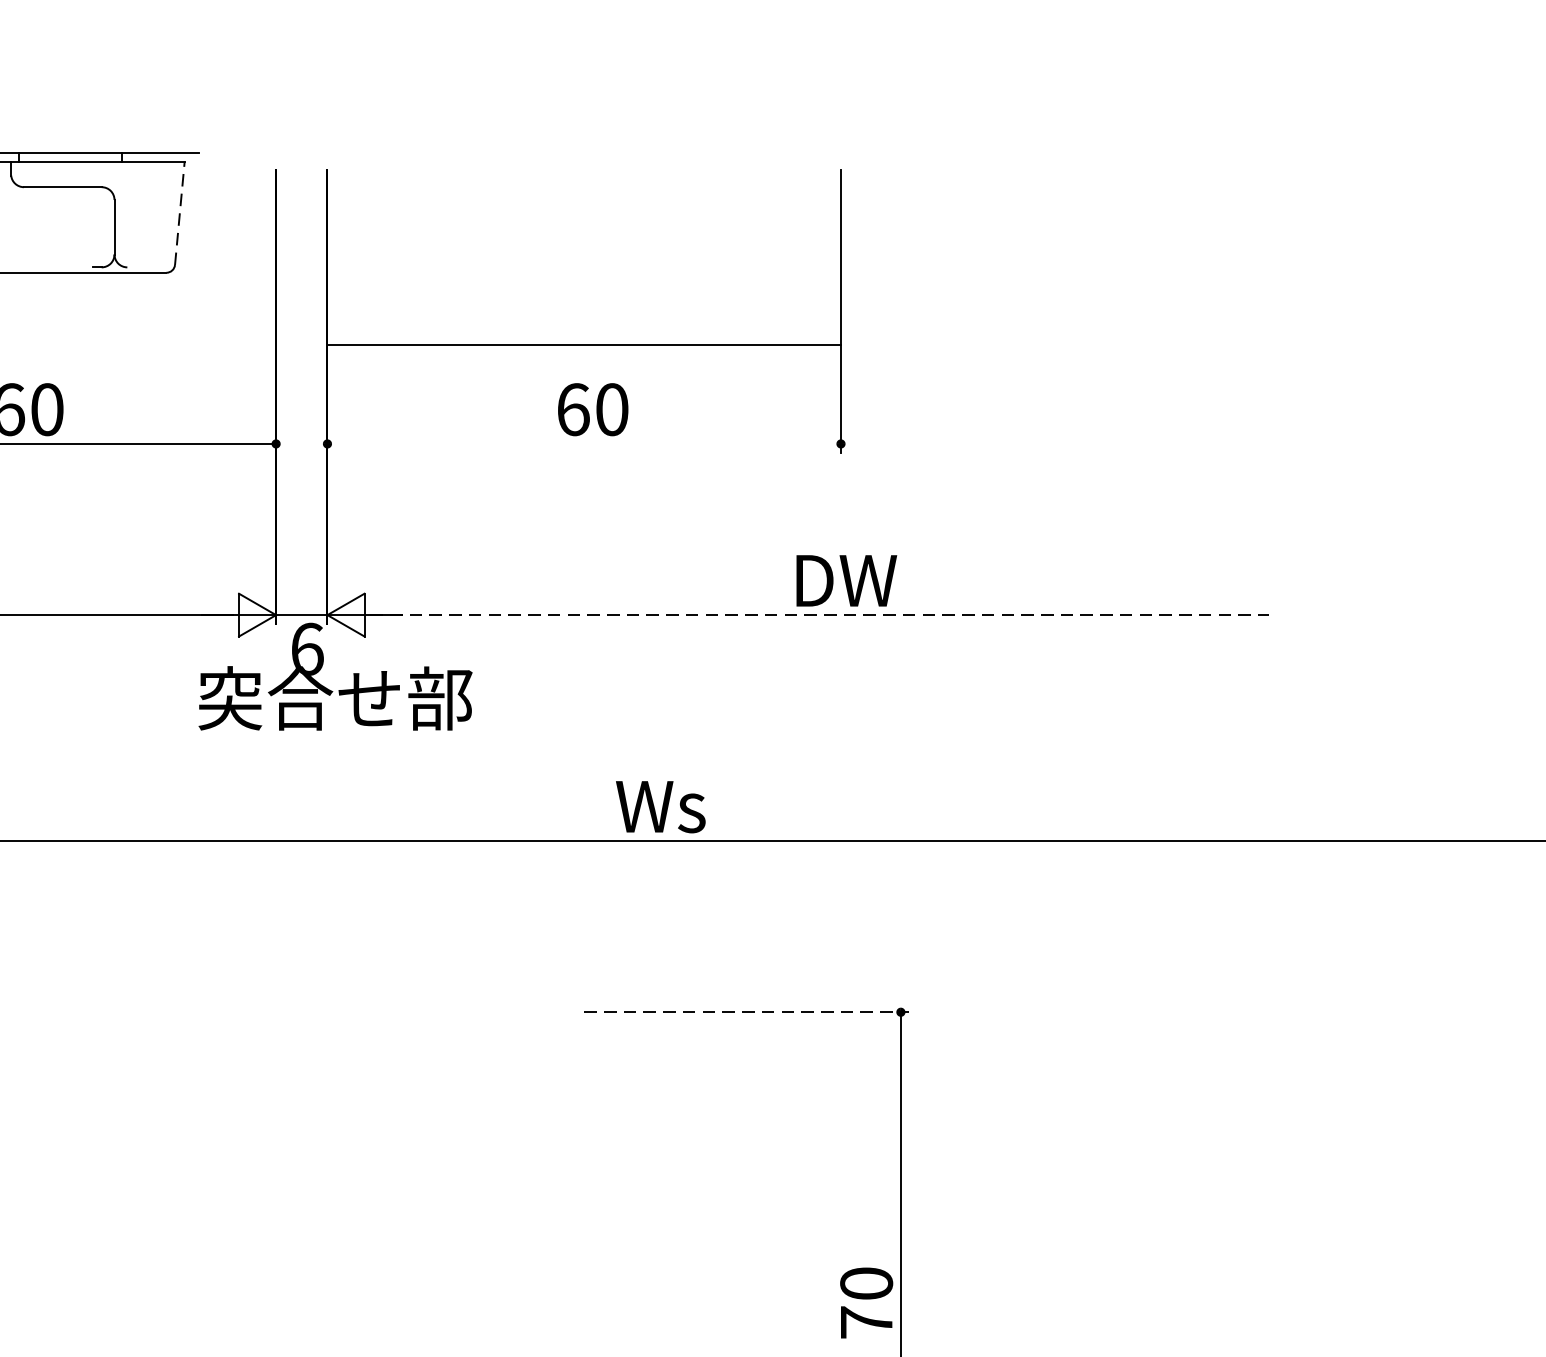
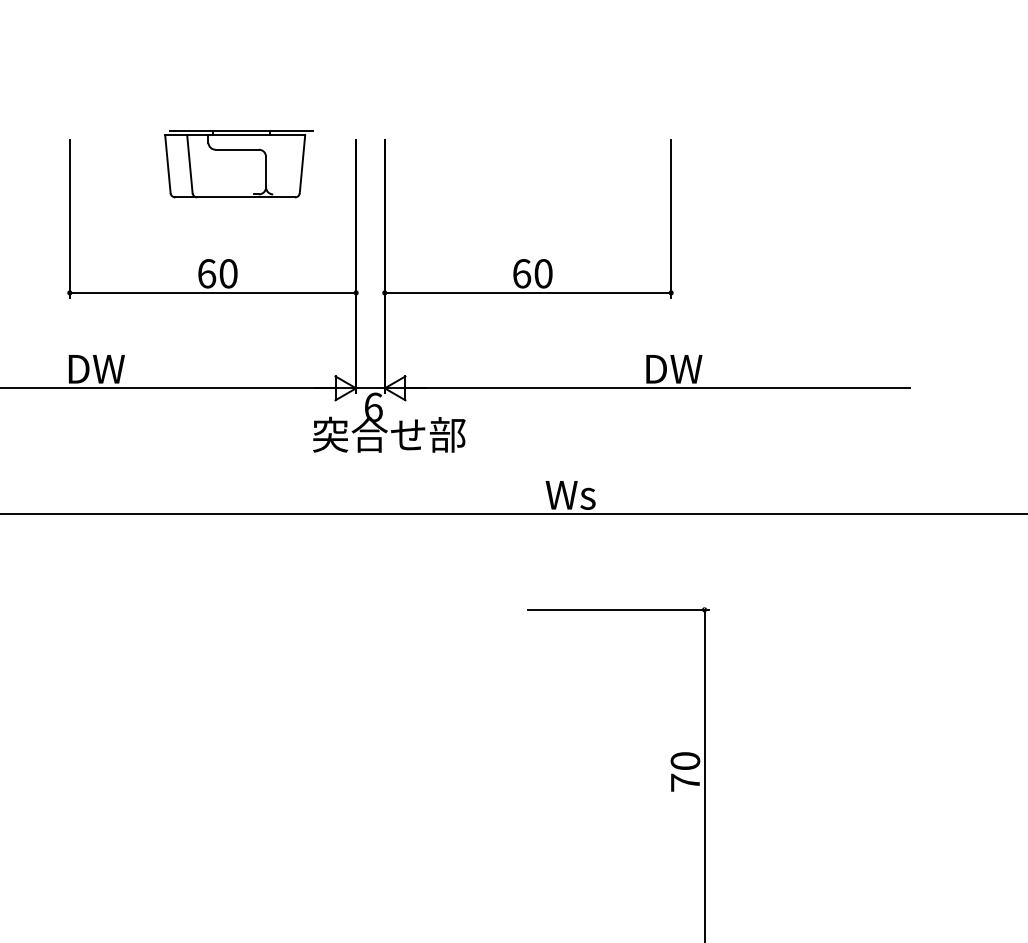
line: (179, 213) -> (302, 164), dashed -> solid
line: (583, 344) -> (527, 292), moved
line: (820, 615) -> (659, 388), dashed -> solid
line: (746, 1011) -> (618, 609), dashed -> solid

